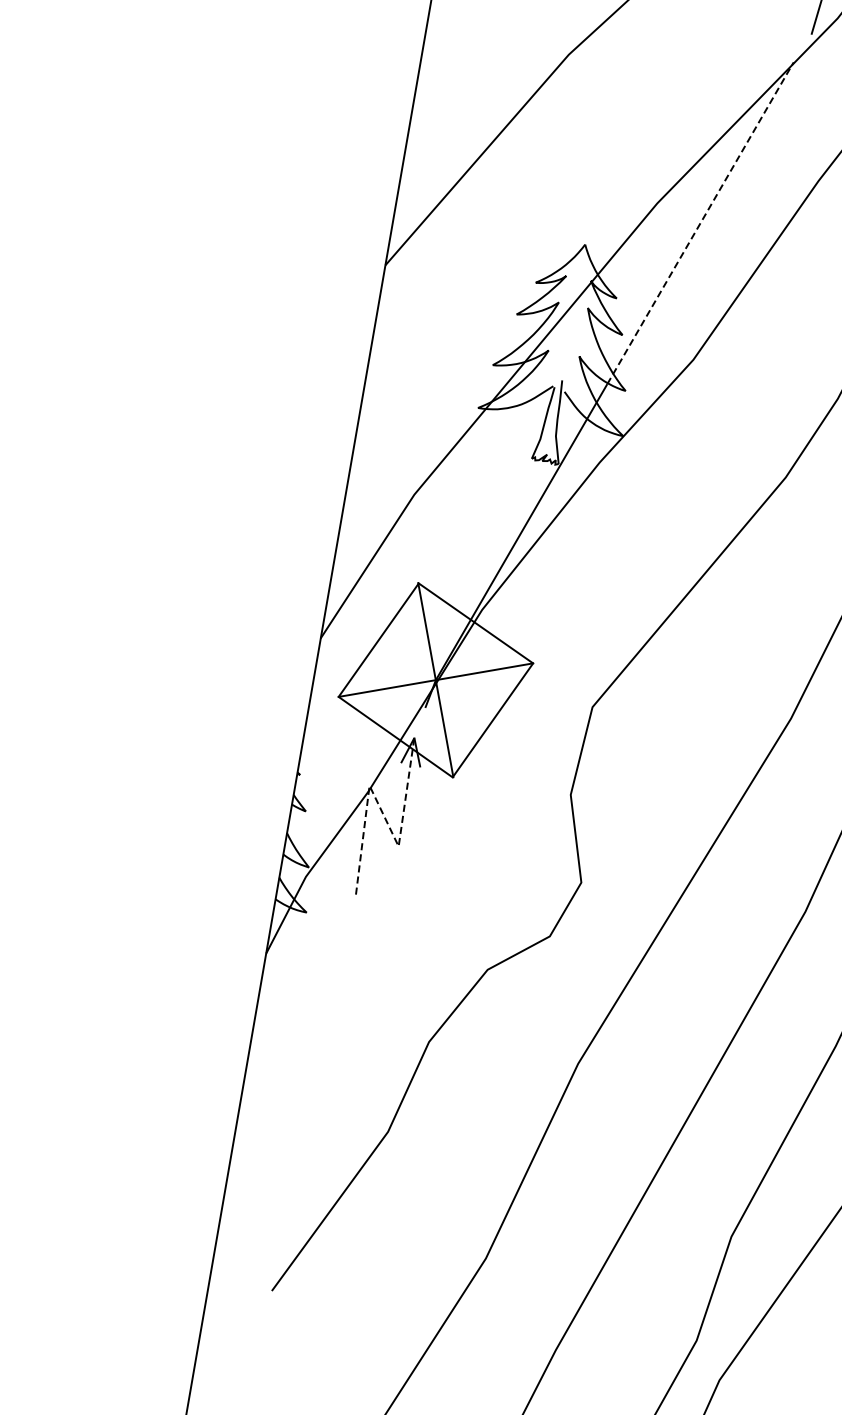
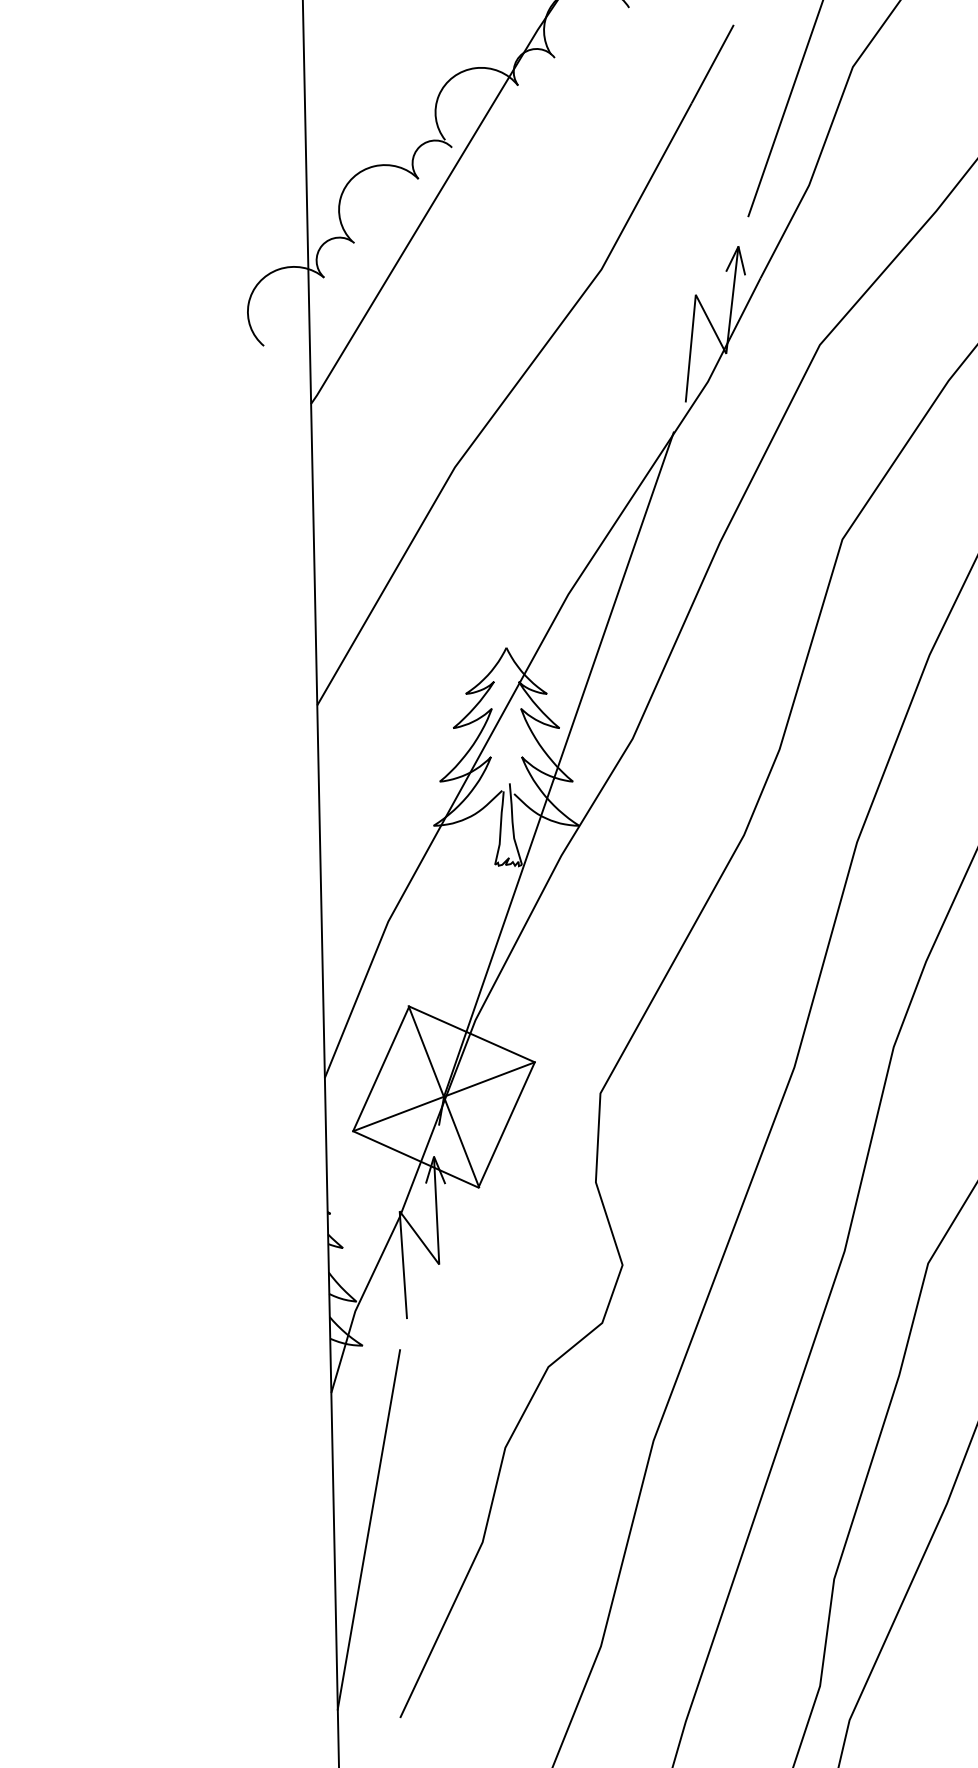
line: (701, 223) -> (614, 605), dashed -> solid
line: (384, 815) -> (419, 1237), dashed -> solid
line: (276, 1096) -> (368, 1529), added

